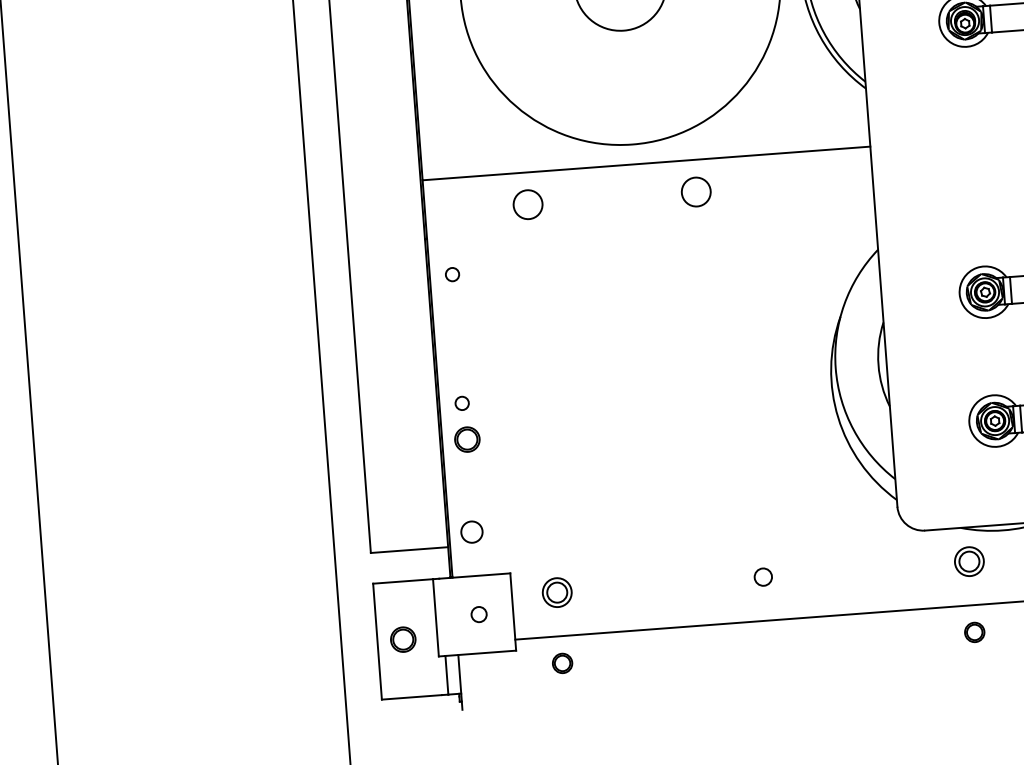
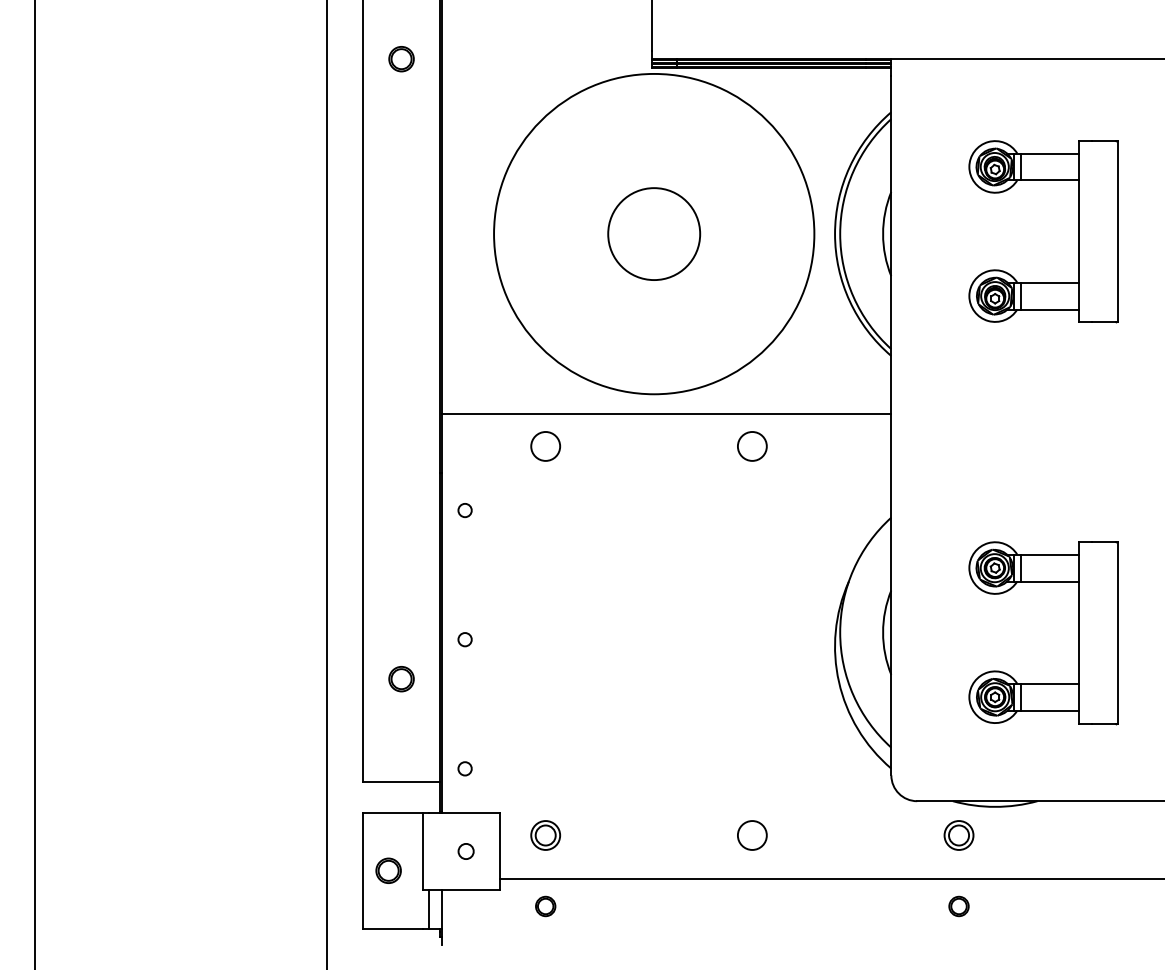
circle: (696, 192) -> (752, 446), moved
part: (467, 439) -> (401, 679), moved
circle: (471, 531) -> (464, 768), size x0.62
circle: (762, 577) -> (751, 835), size x1.67

